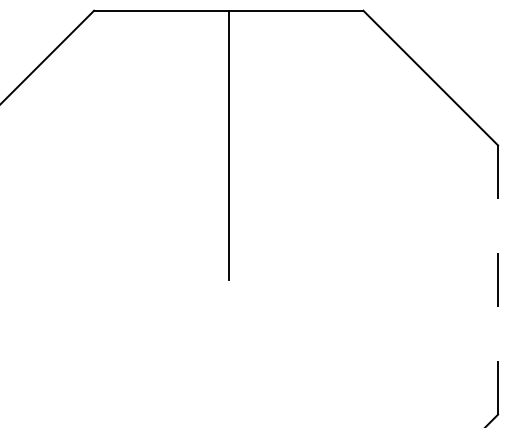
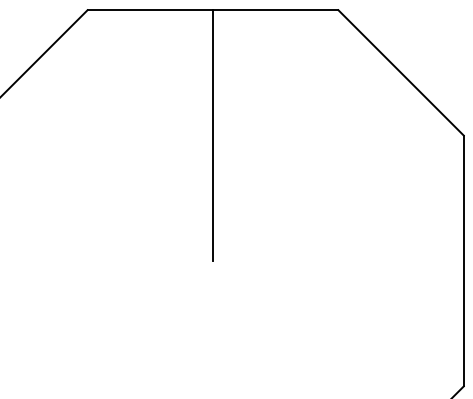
line: (497, 280) -> (463, 261), dashed -> solid

